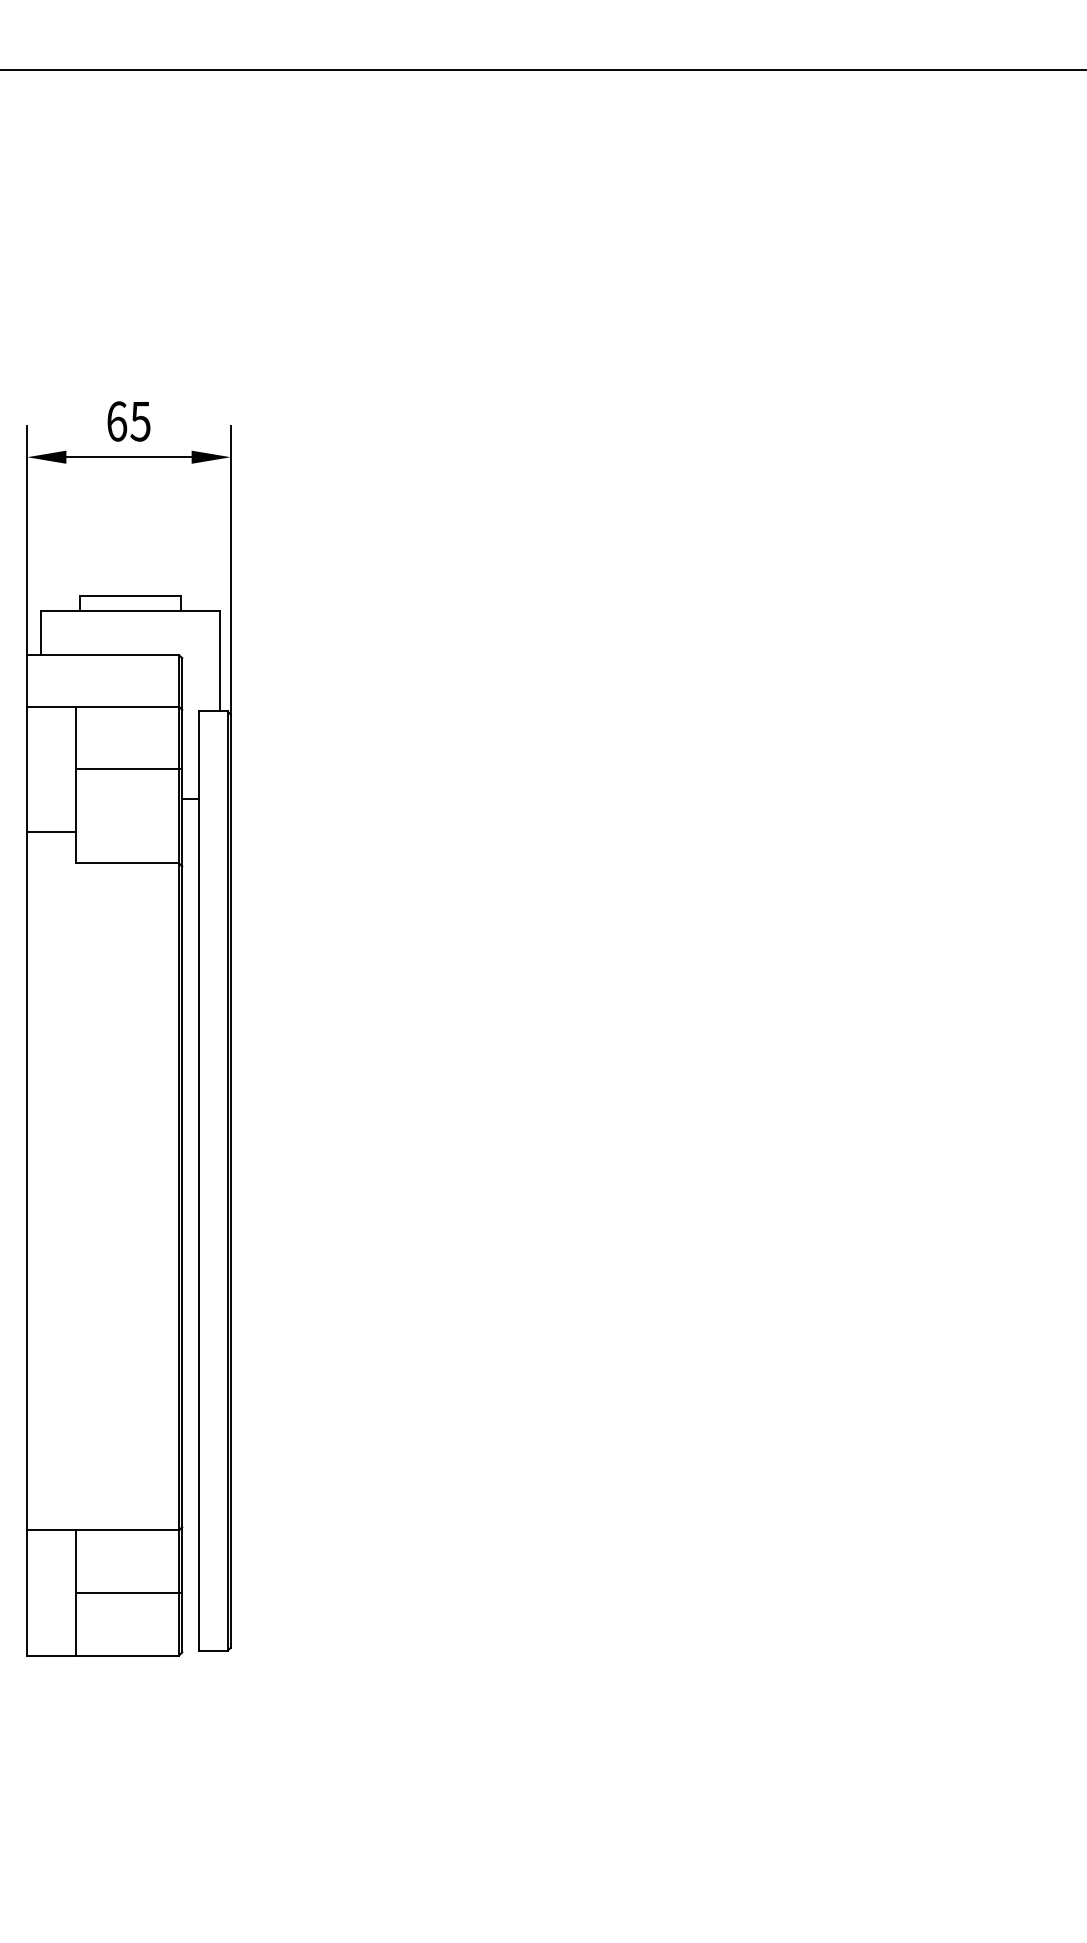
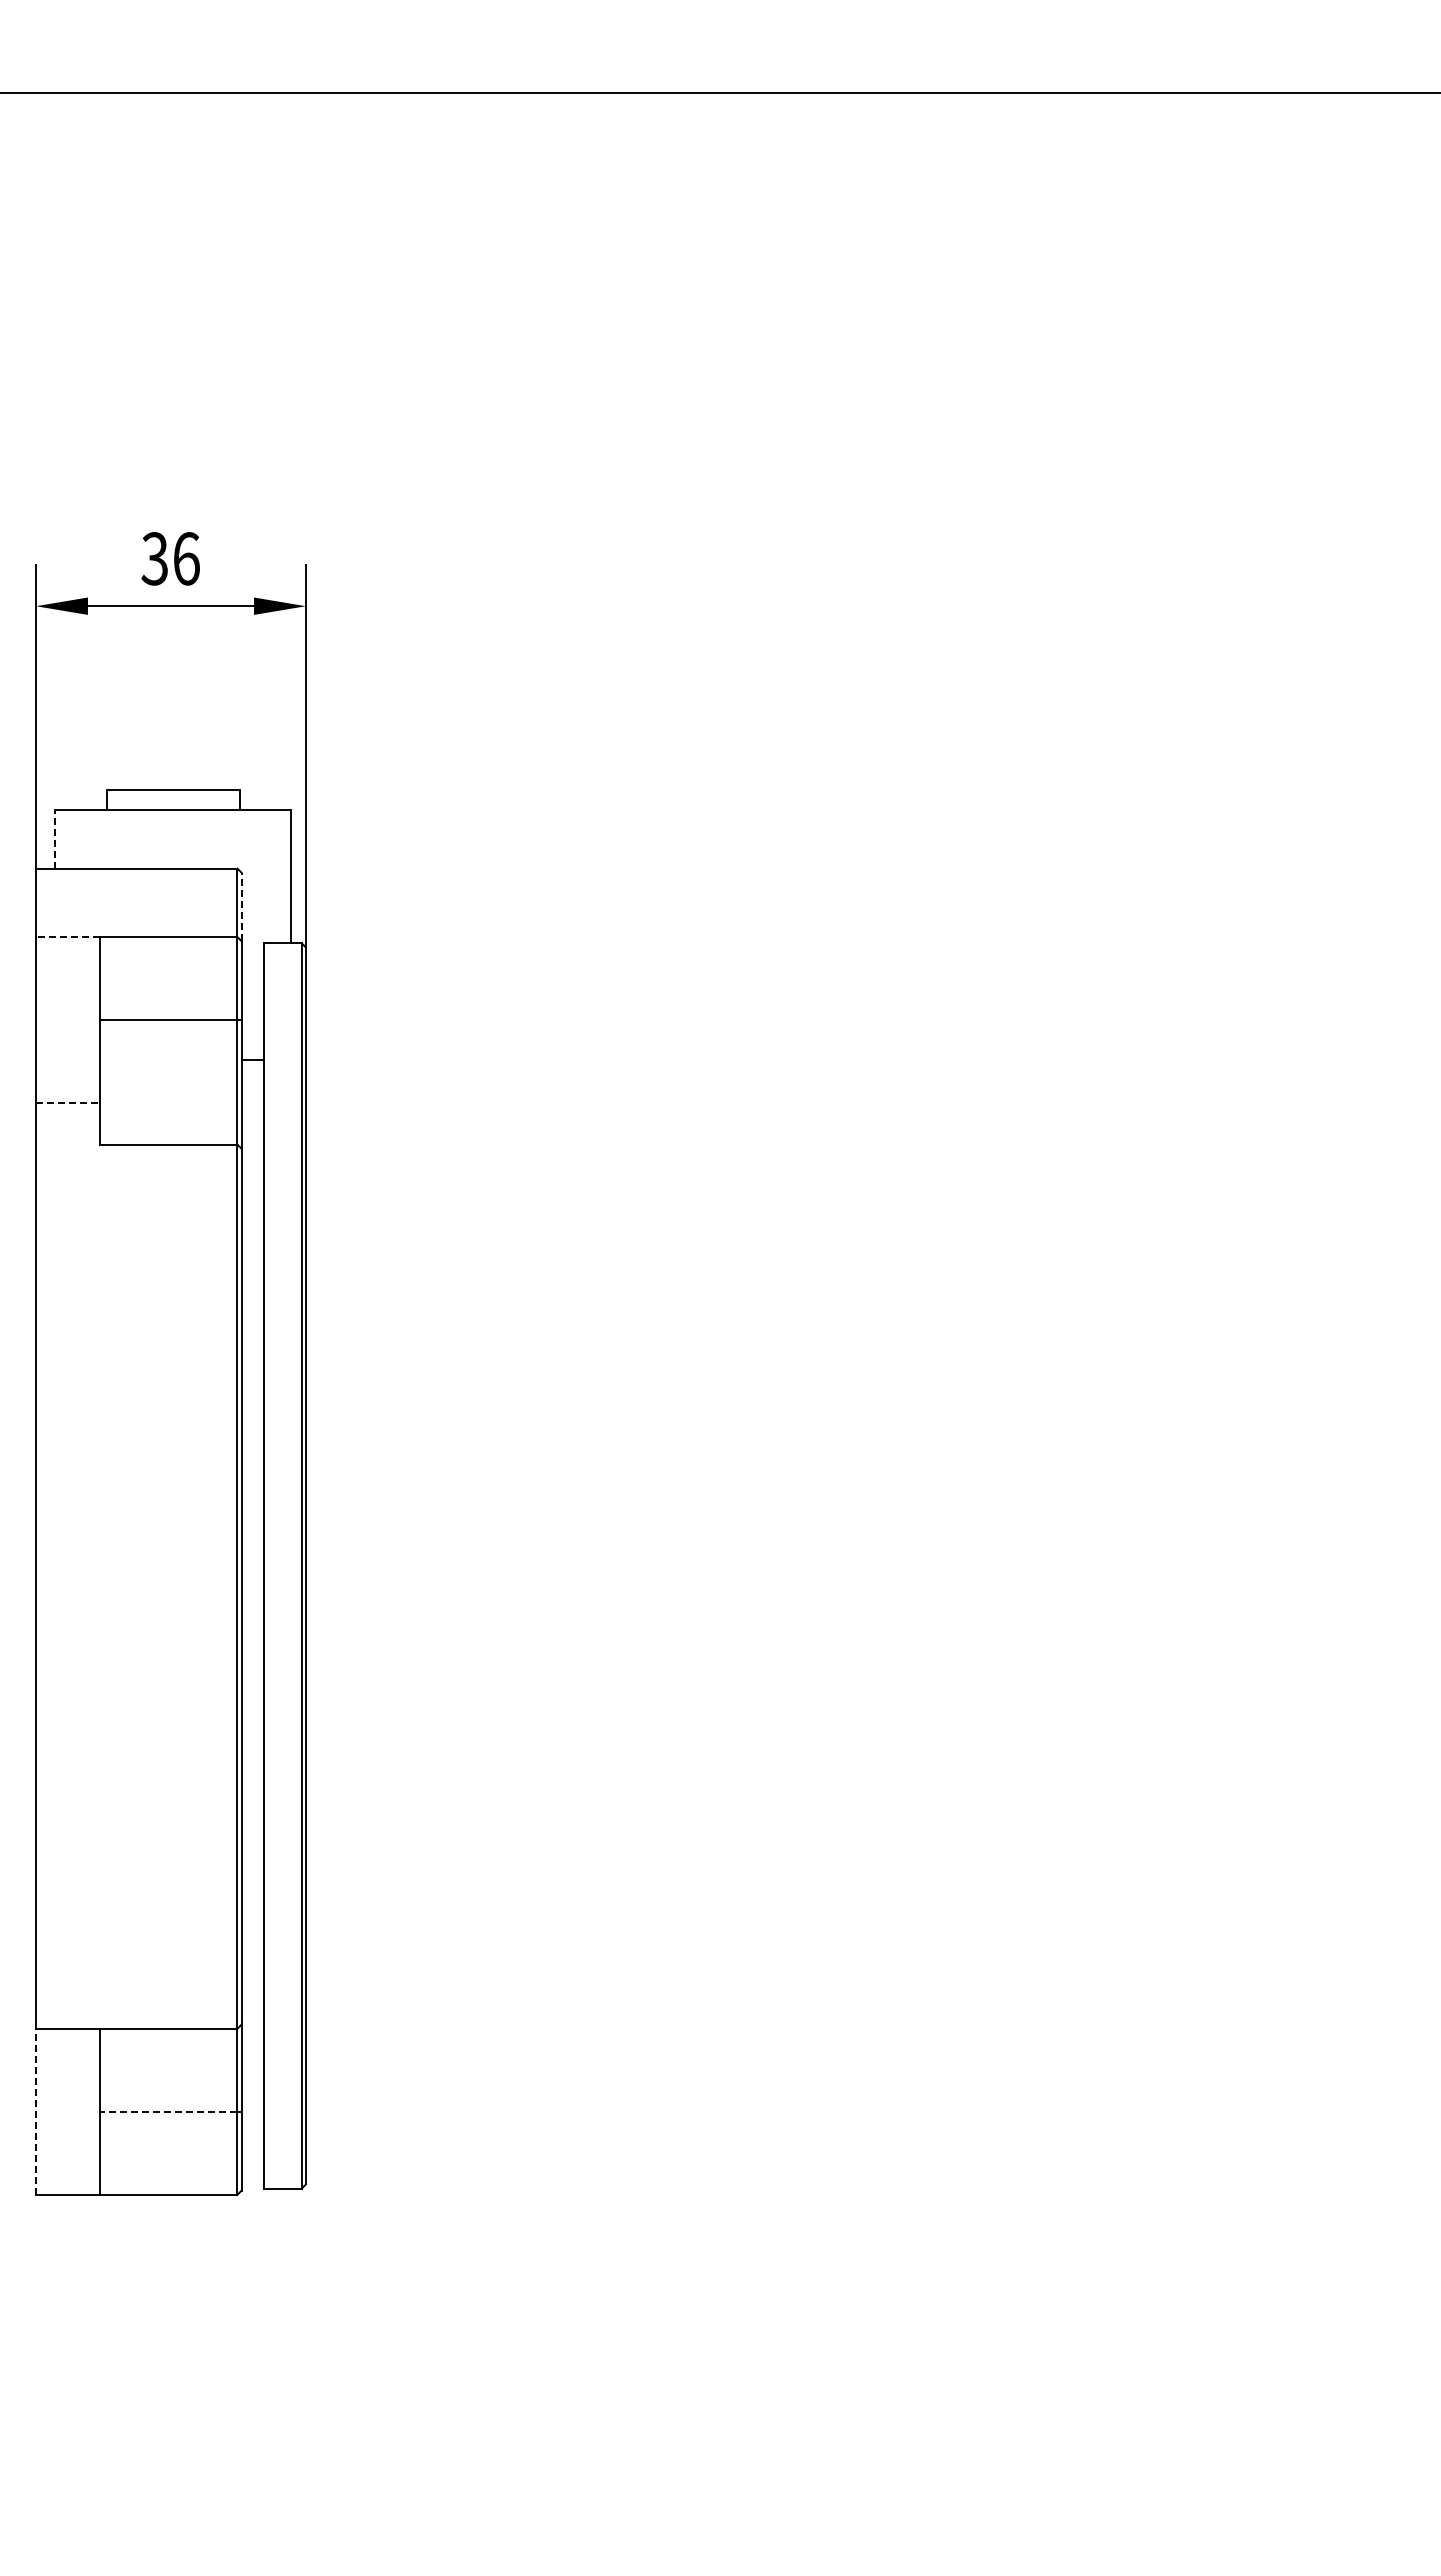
text: (128, 421) -> (170, 558), 65 -> 36
line: (41, 633) -> (54, 839), solid -> dashed
line: (182, 683) -> (241, 906), solid -> dashed
line: (50, 707) -> (67, 937), solid -> dashed
line: (51, 832) -> (68, 1103), solid -> dashed
line: (27, 1592) -> (36, 2111), solid -> dashed
line: (127, 1592) -> (168, 2111), solid -> dashed

